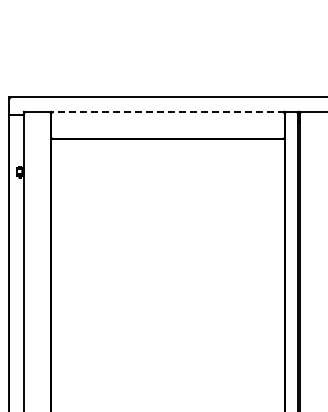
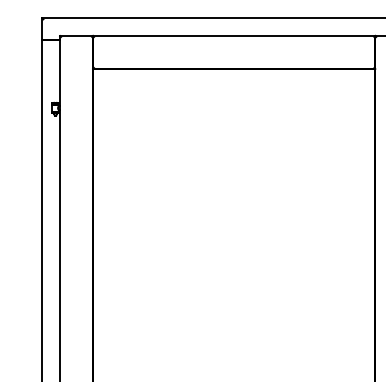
line: (167, 111) -> (233, 35), dashed -> solid

